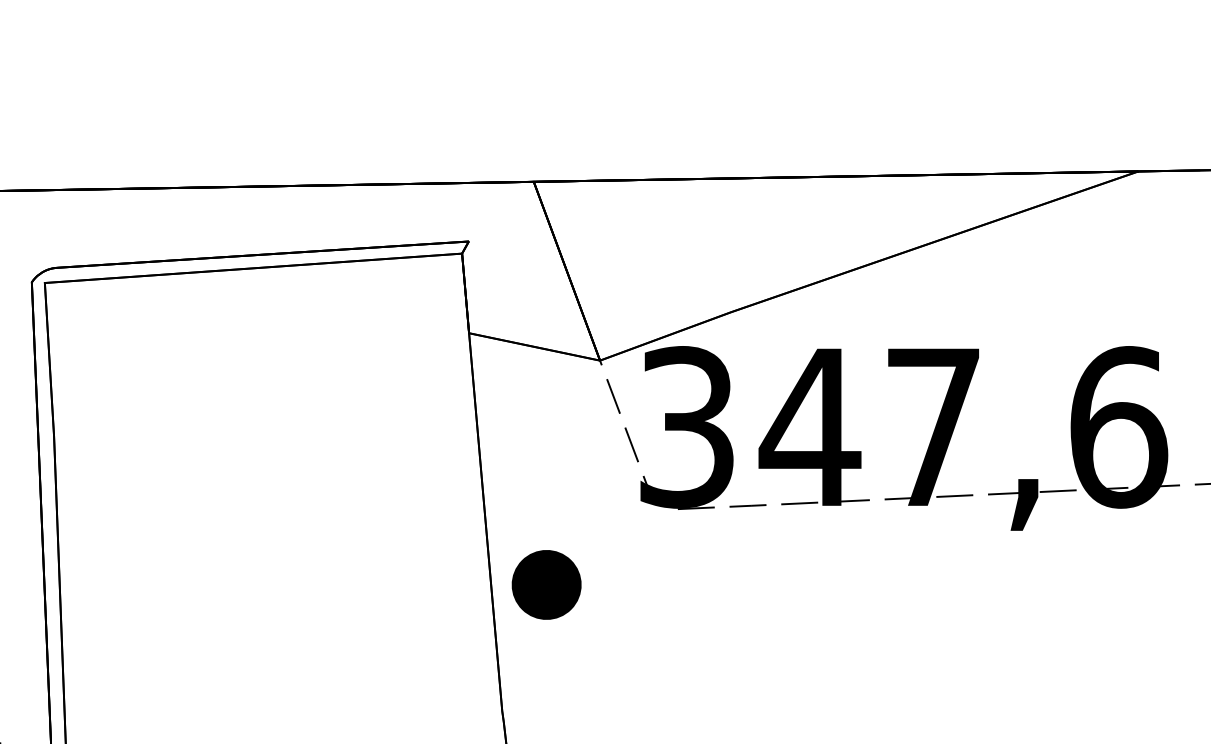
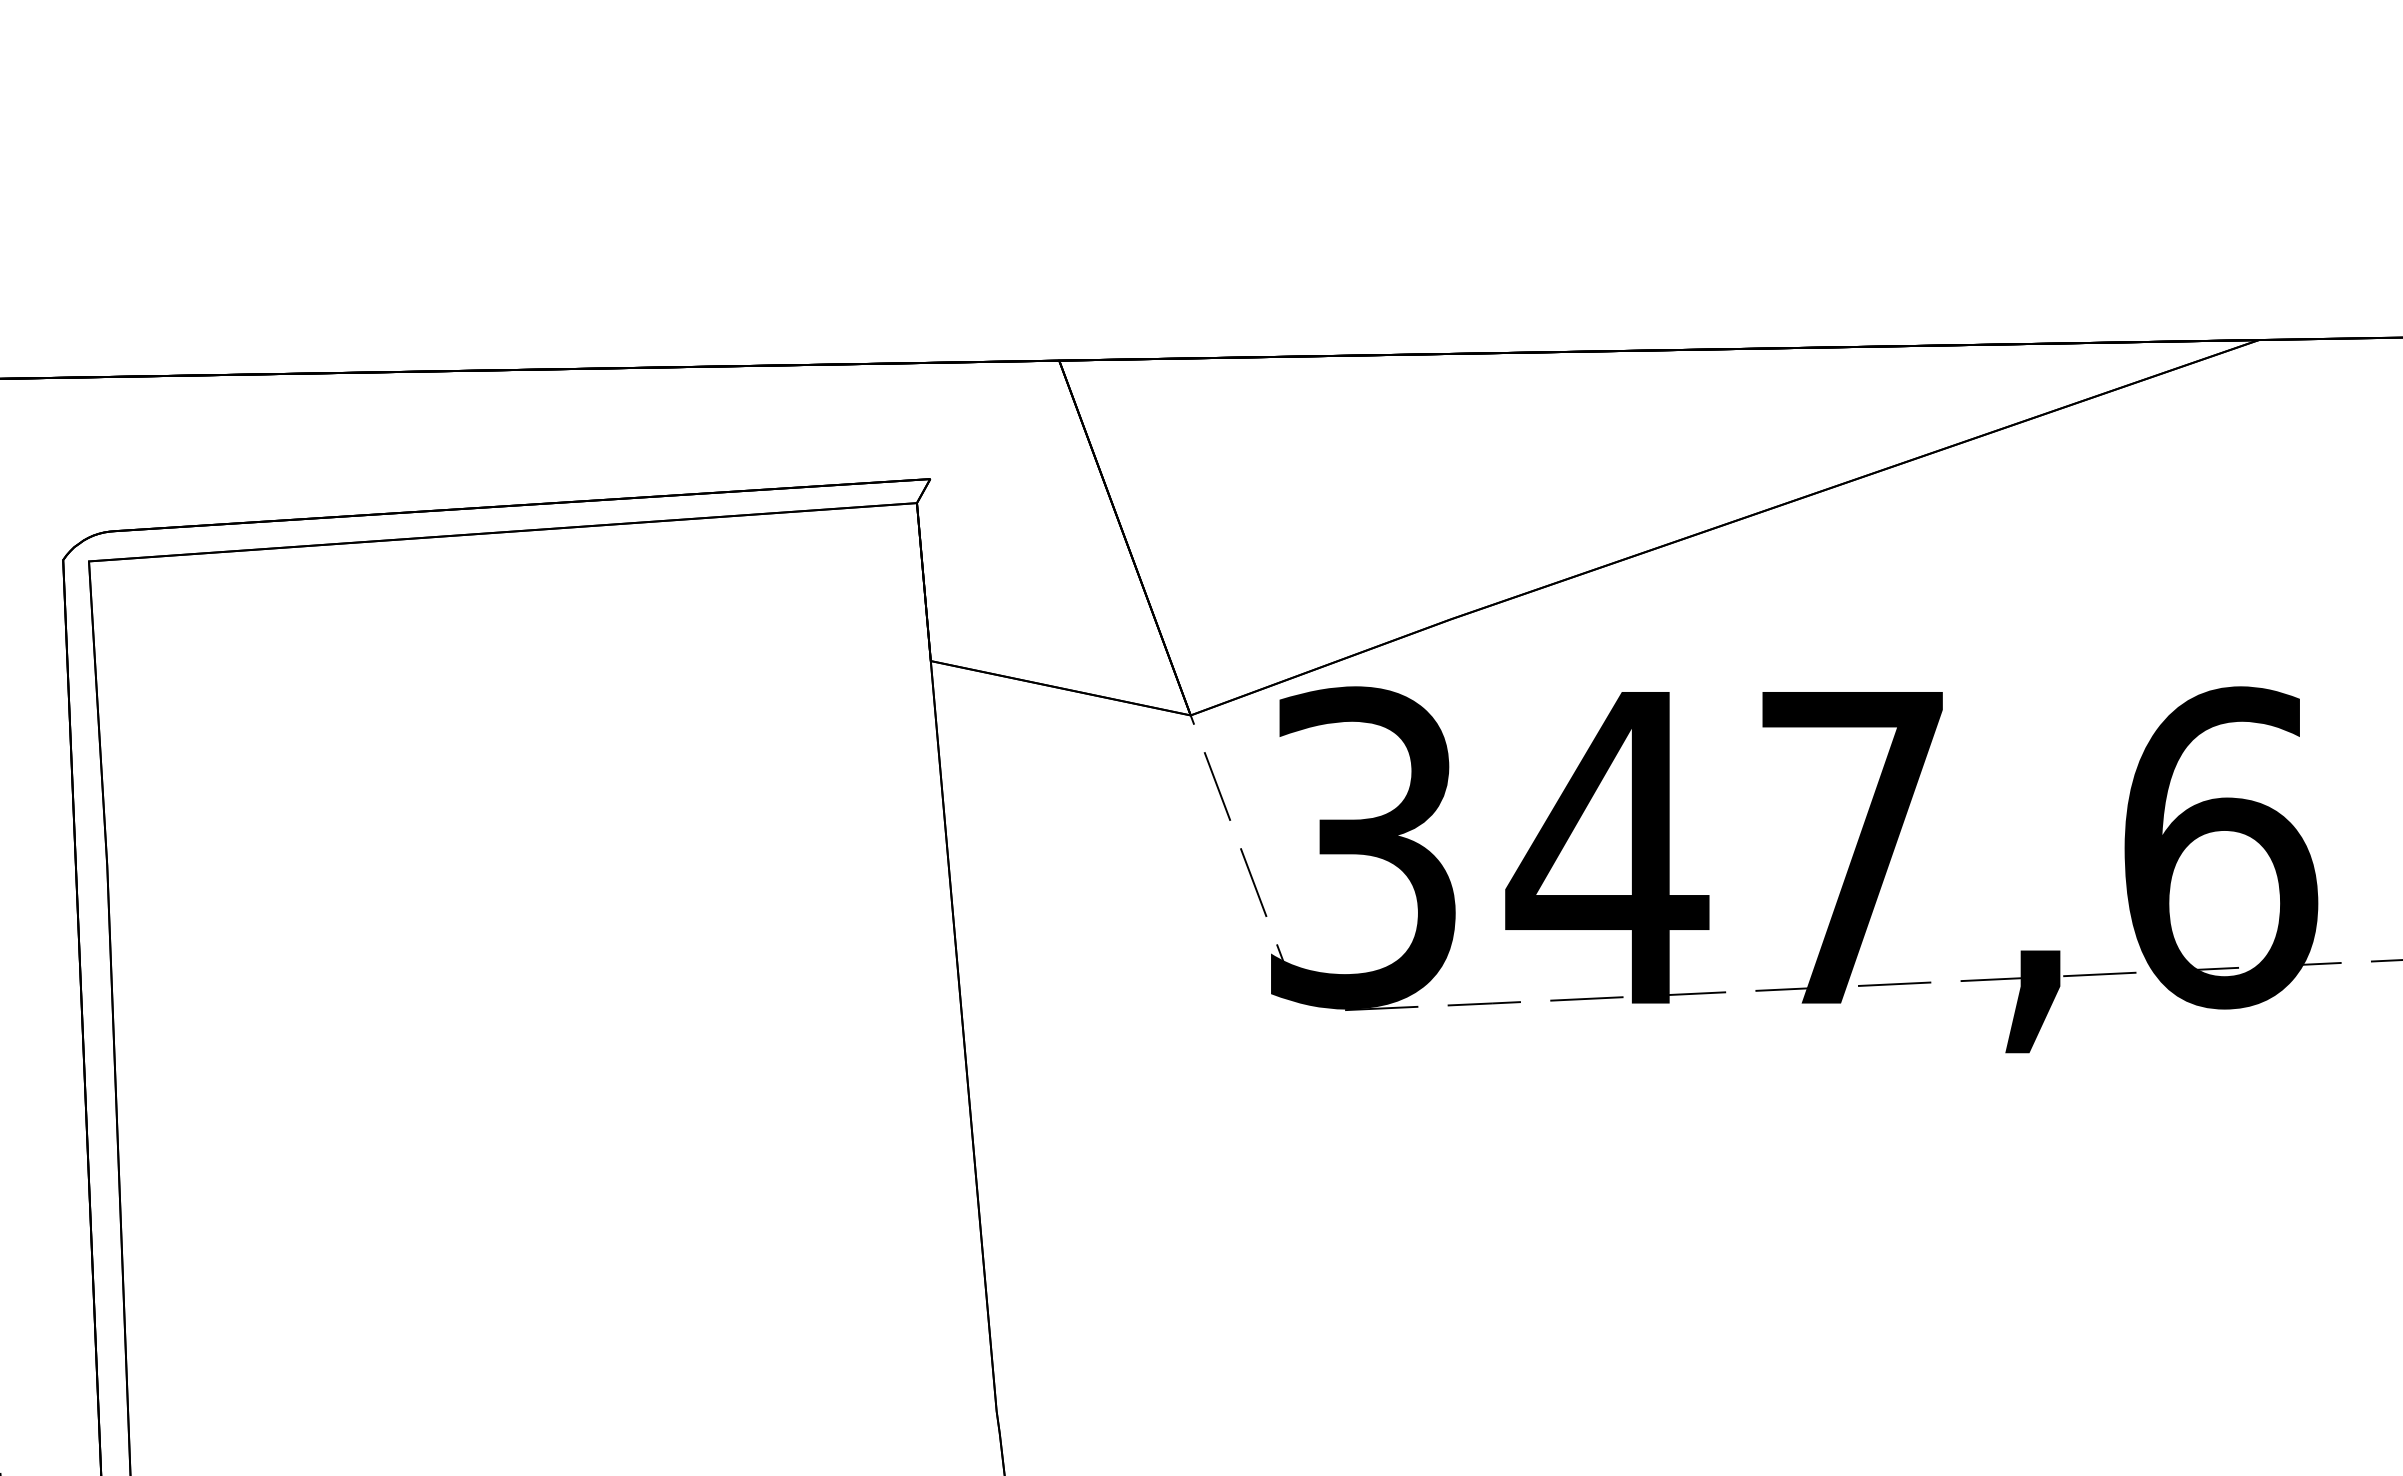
part: (546, 584) -> (1084, 1159), removed

